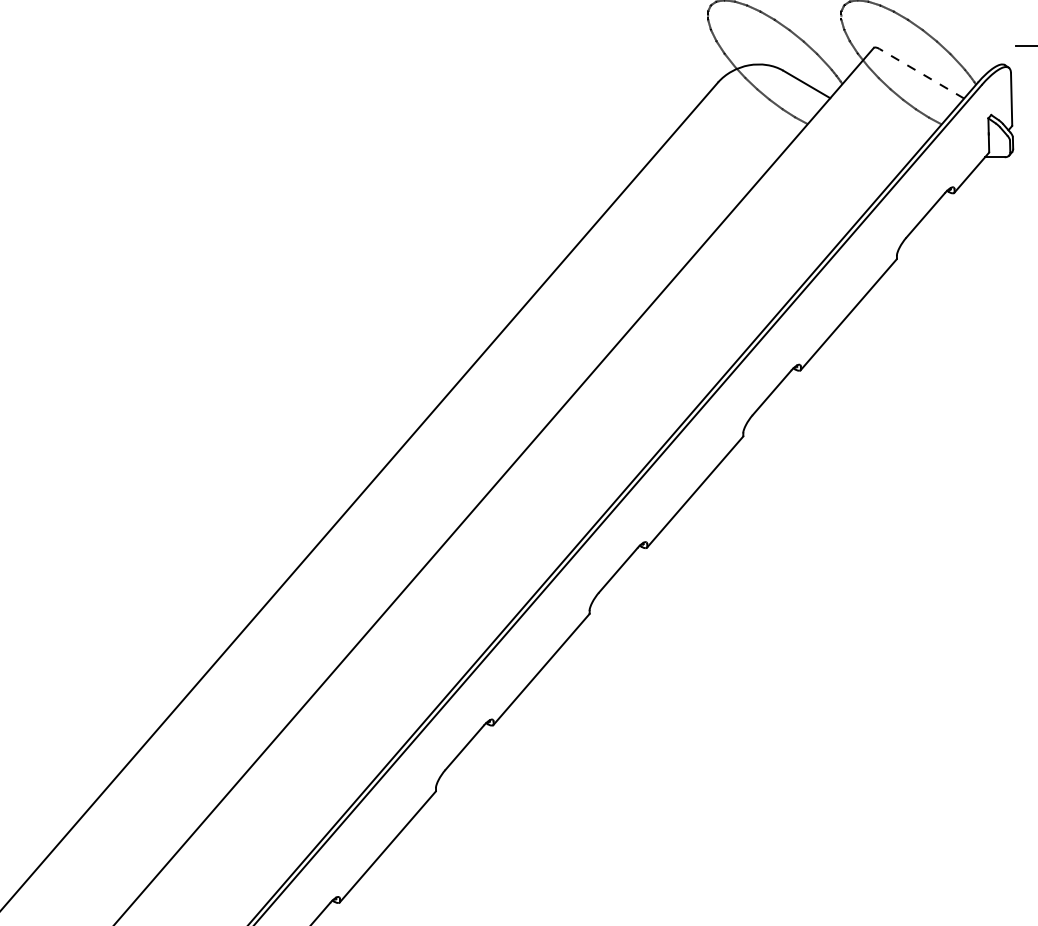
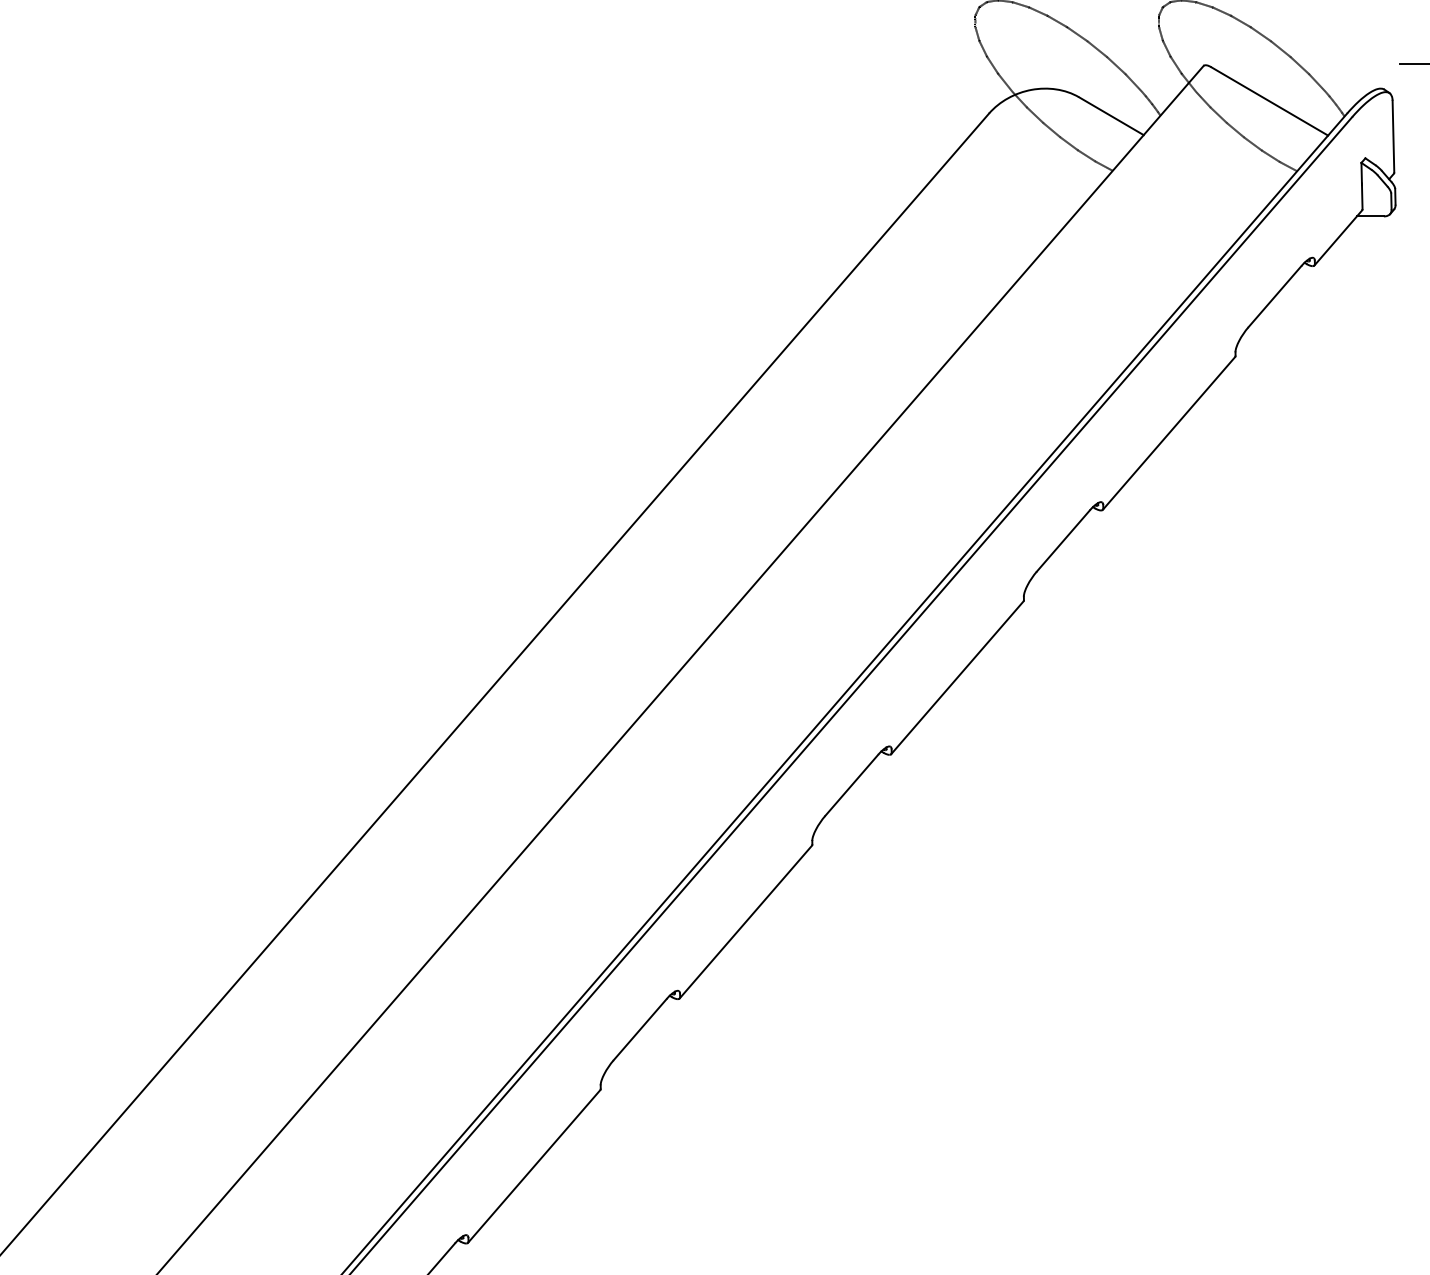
line: (921, 73) -> (1269, 101), dashed -> solid

